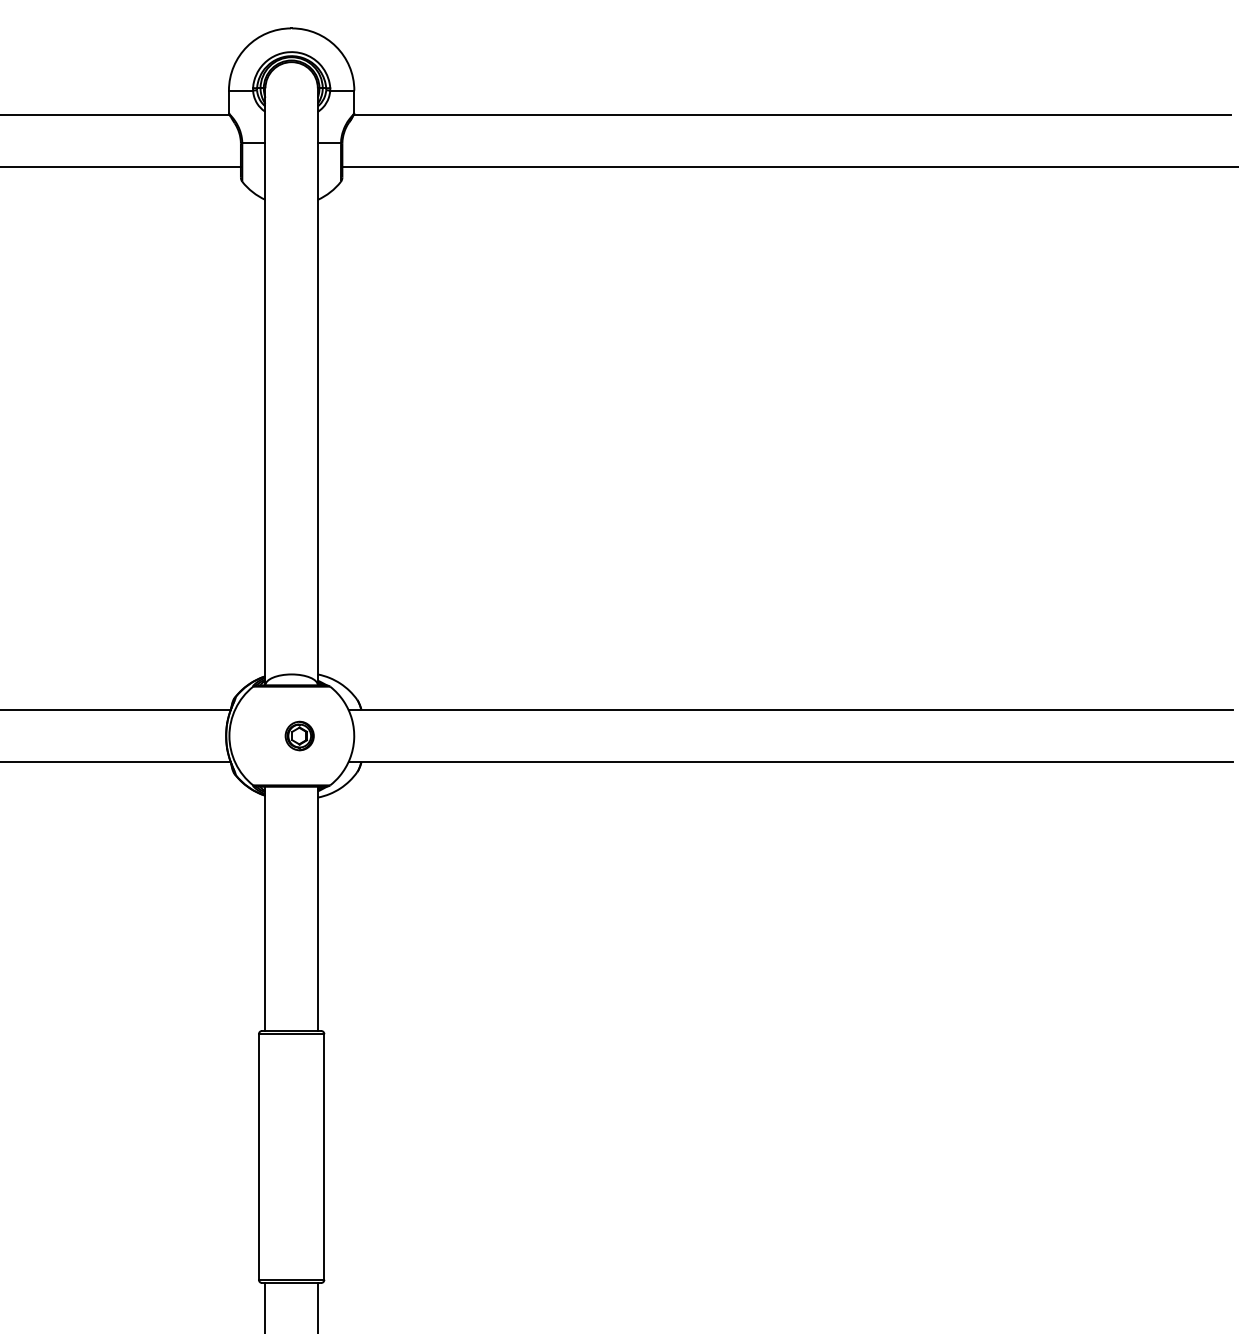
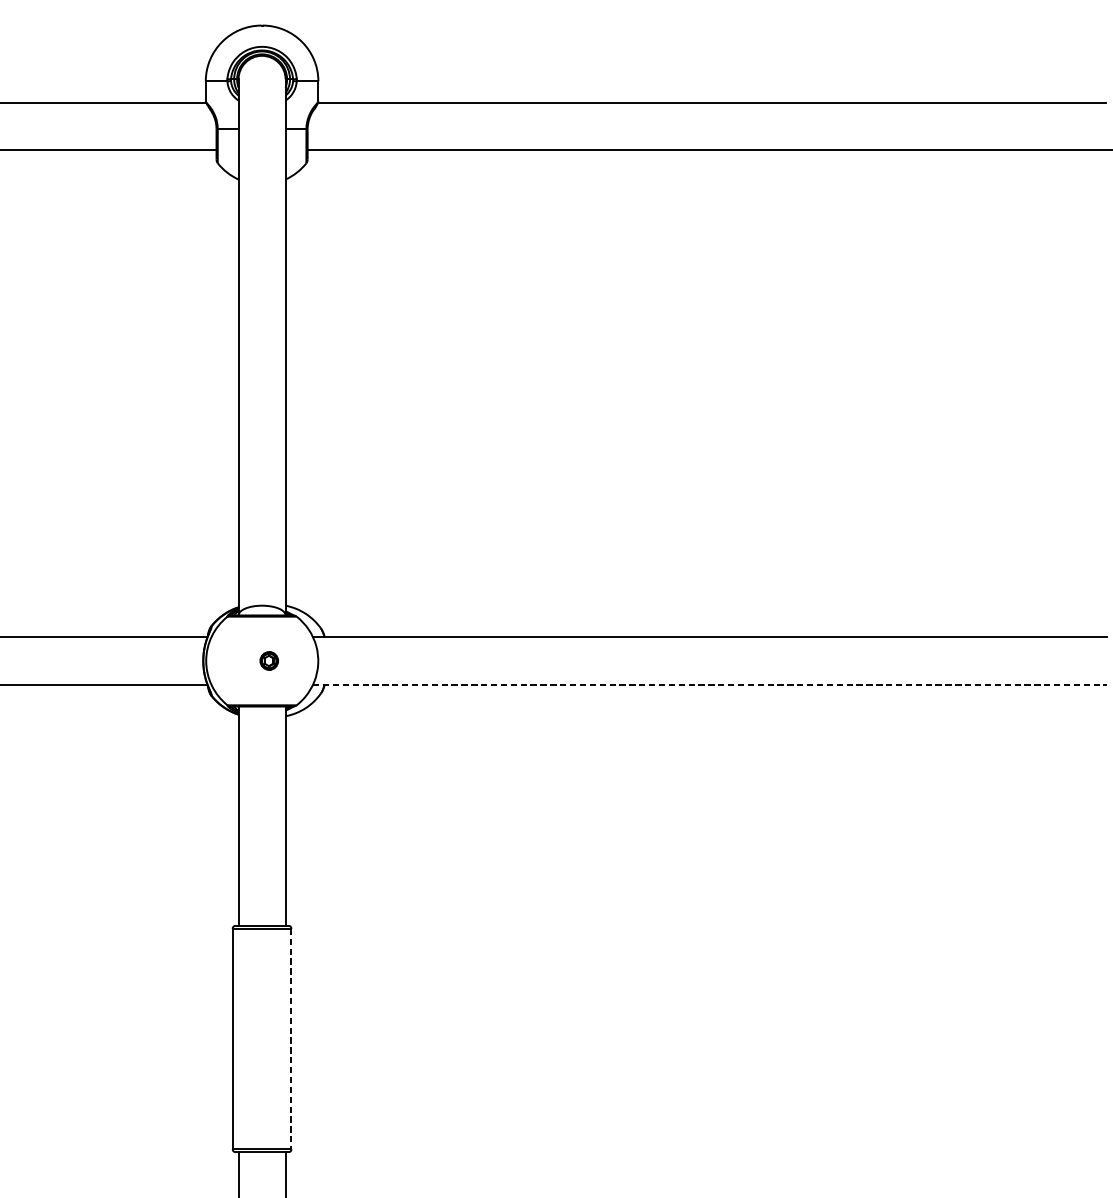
part: (299, 735) -> (269, 660), size x0.7
line: (791, 762) -> (710, 684), solid -> dashed
line: (324, 1157) -> (291, 1039), solid -> dashed

